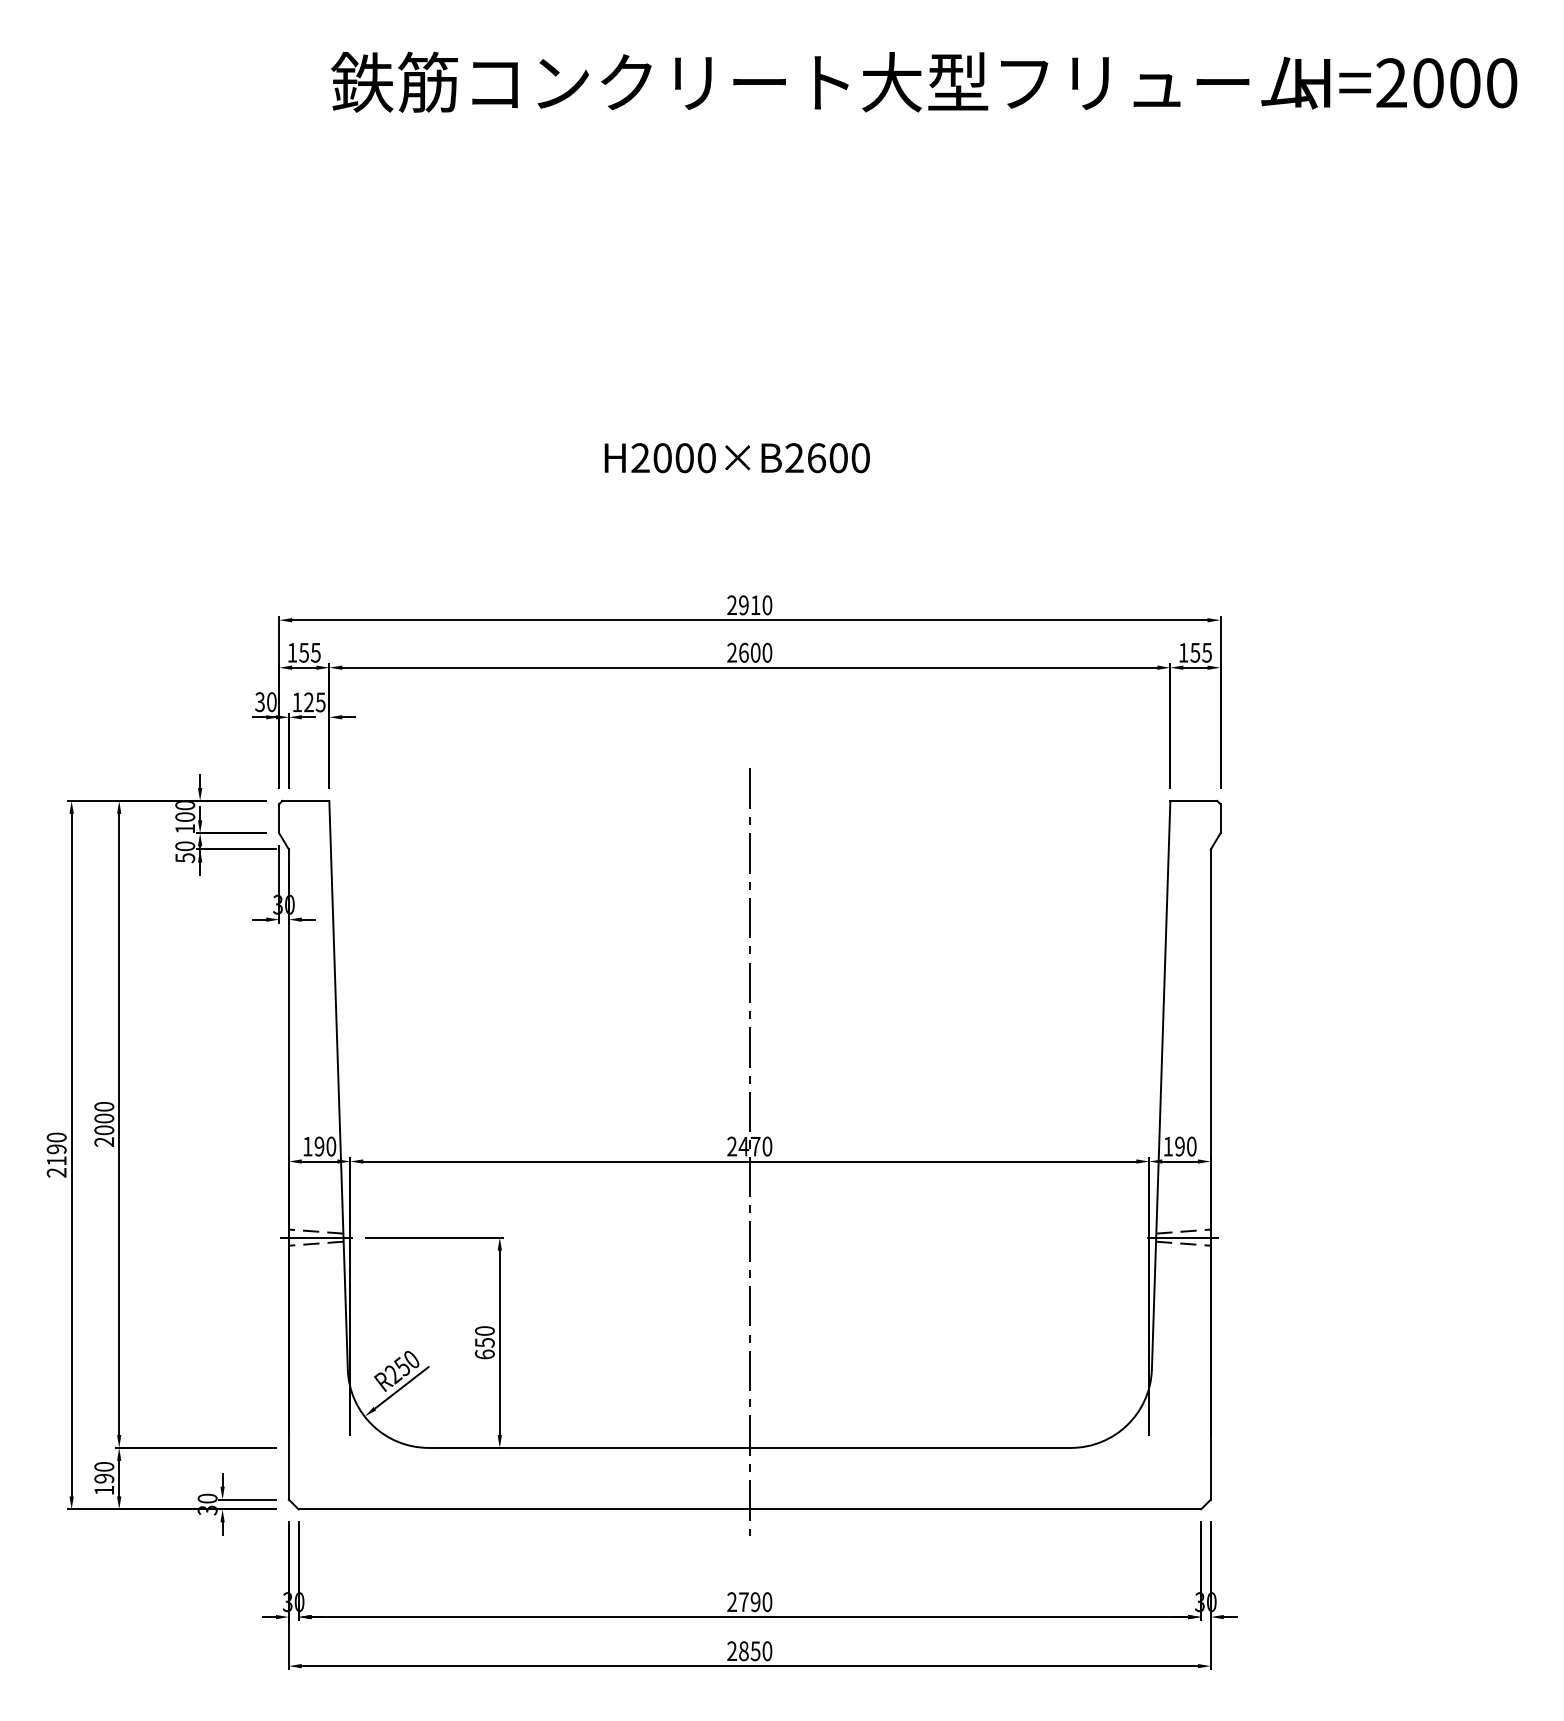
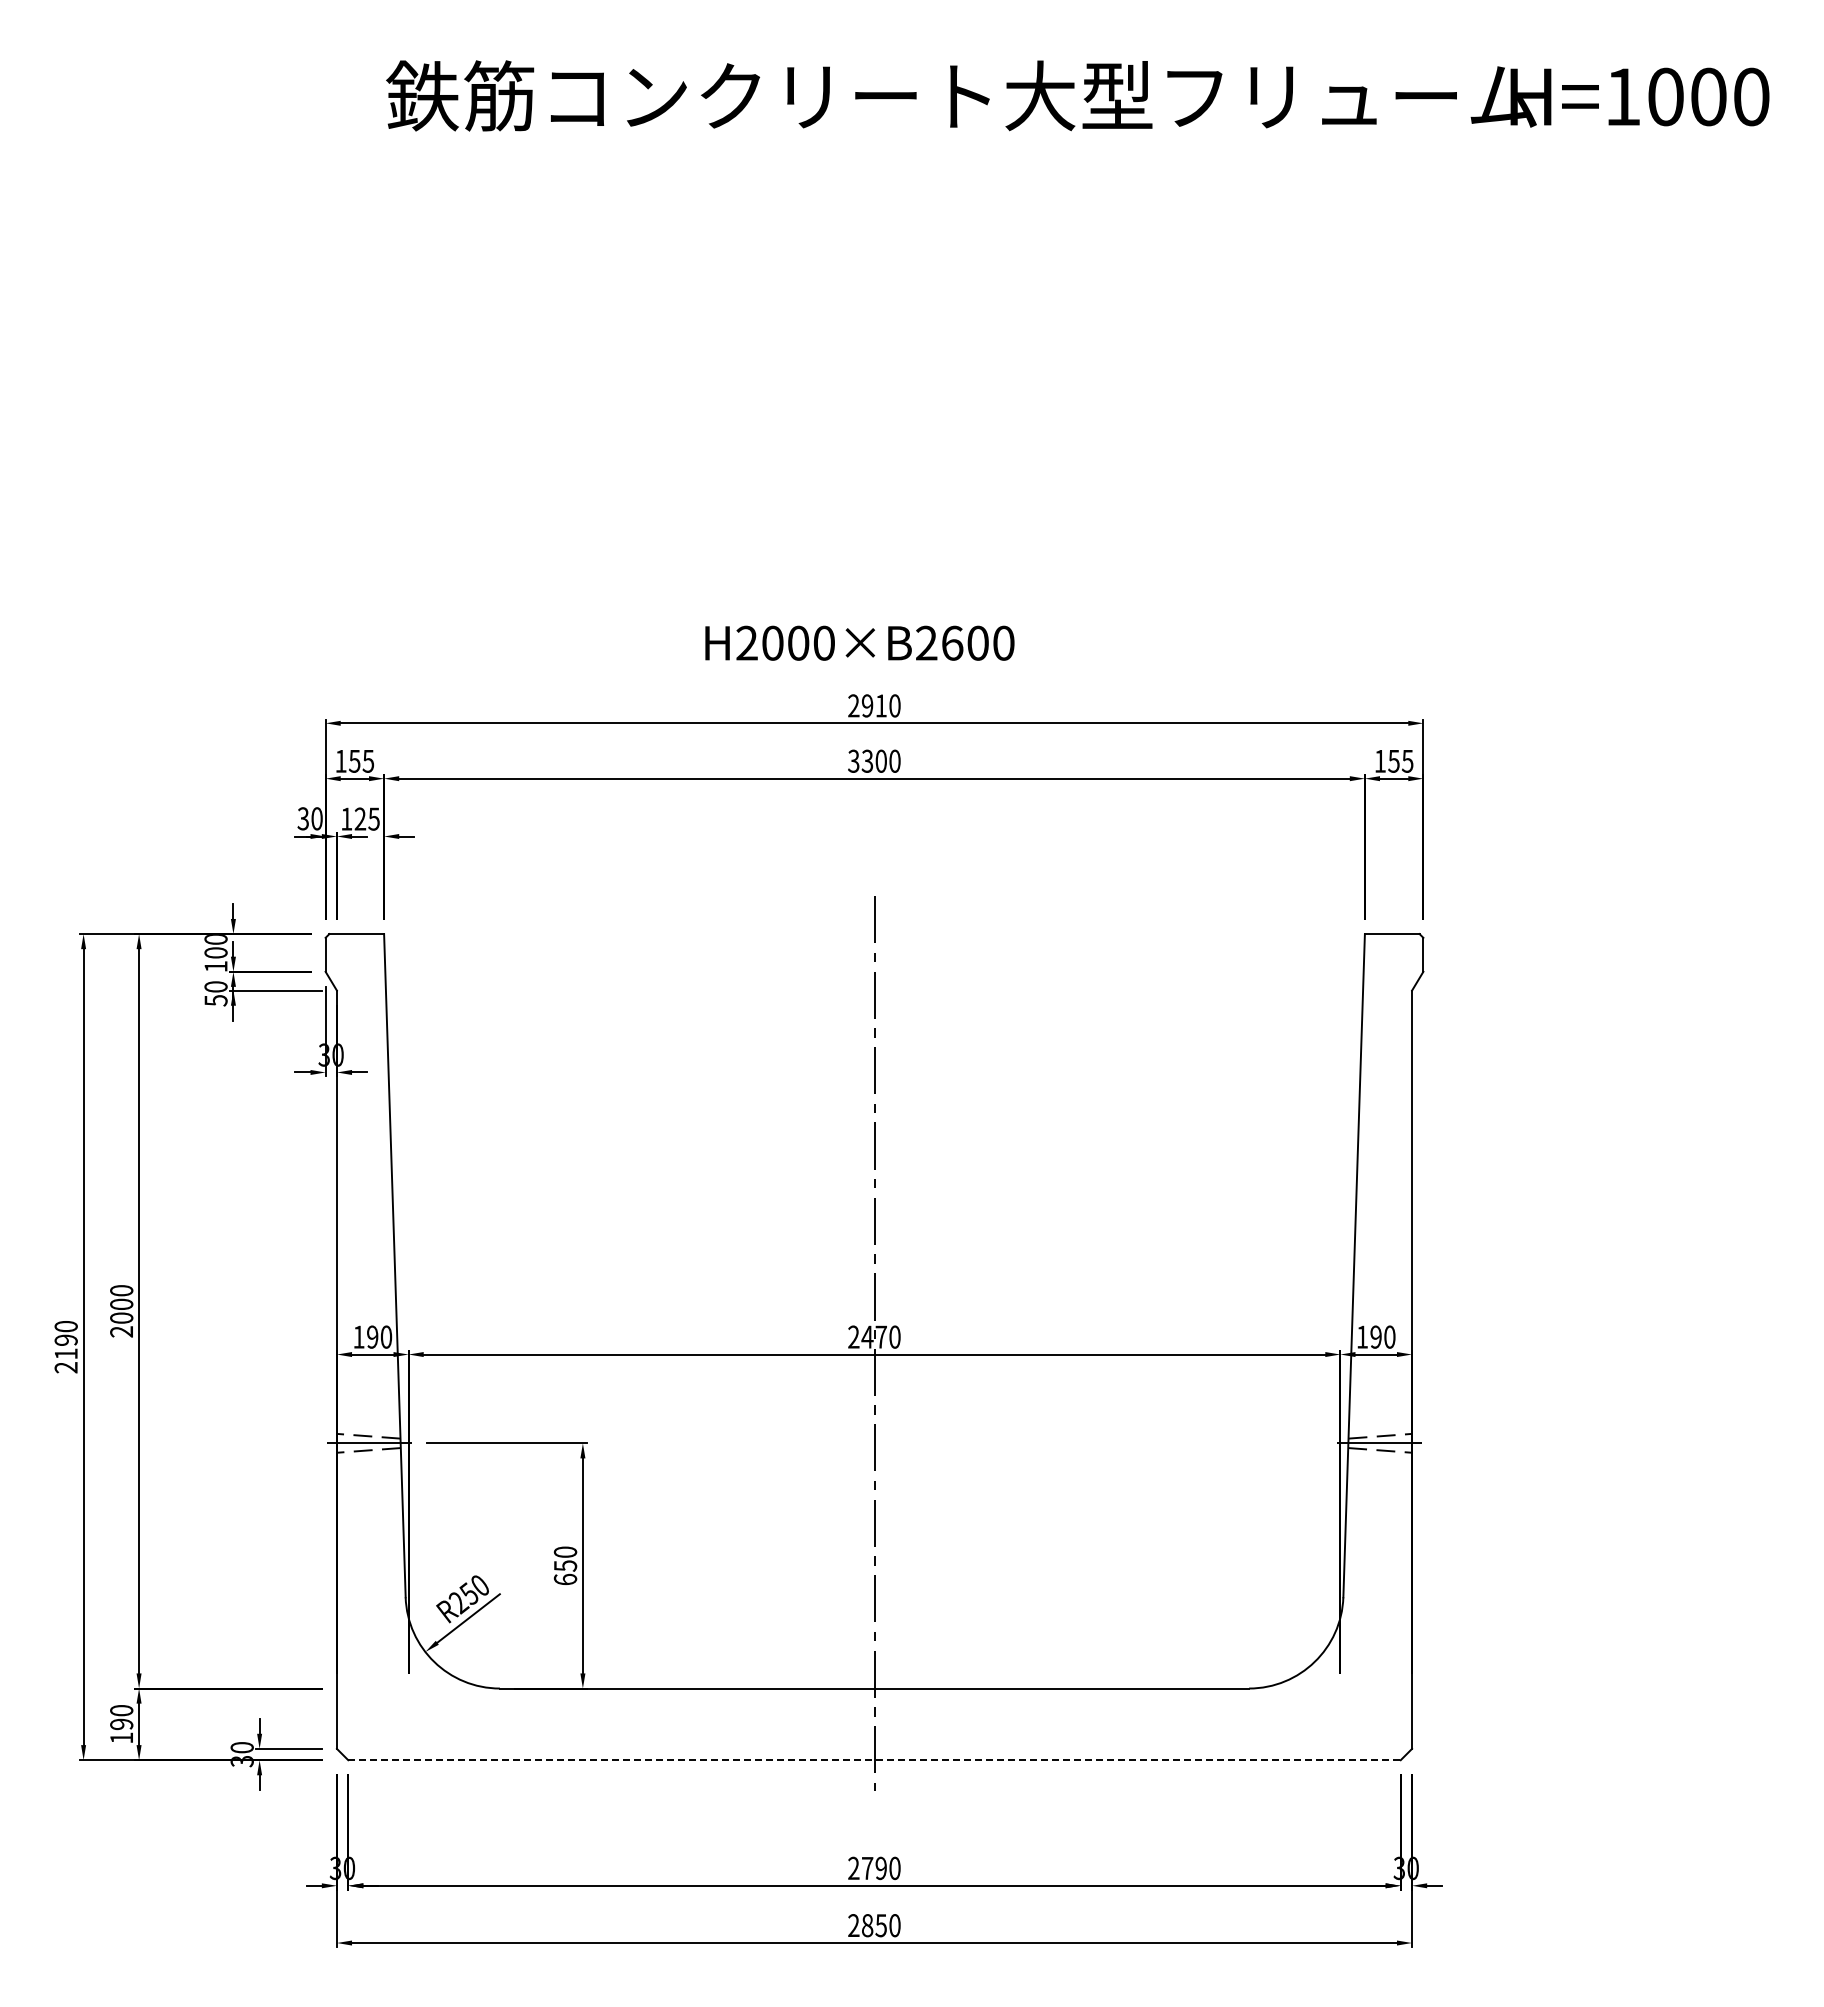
text: (1391, 82) -> (1622, 96), H=2000 -> H=1000
text: (736, 457) -> (859, 642), moved
text: (737, 652) -> (860, 760), 2600 -> 3300
line: (750, 1509) -> (875, 1760), solid -> dashed

